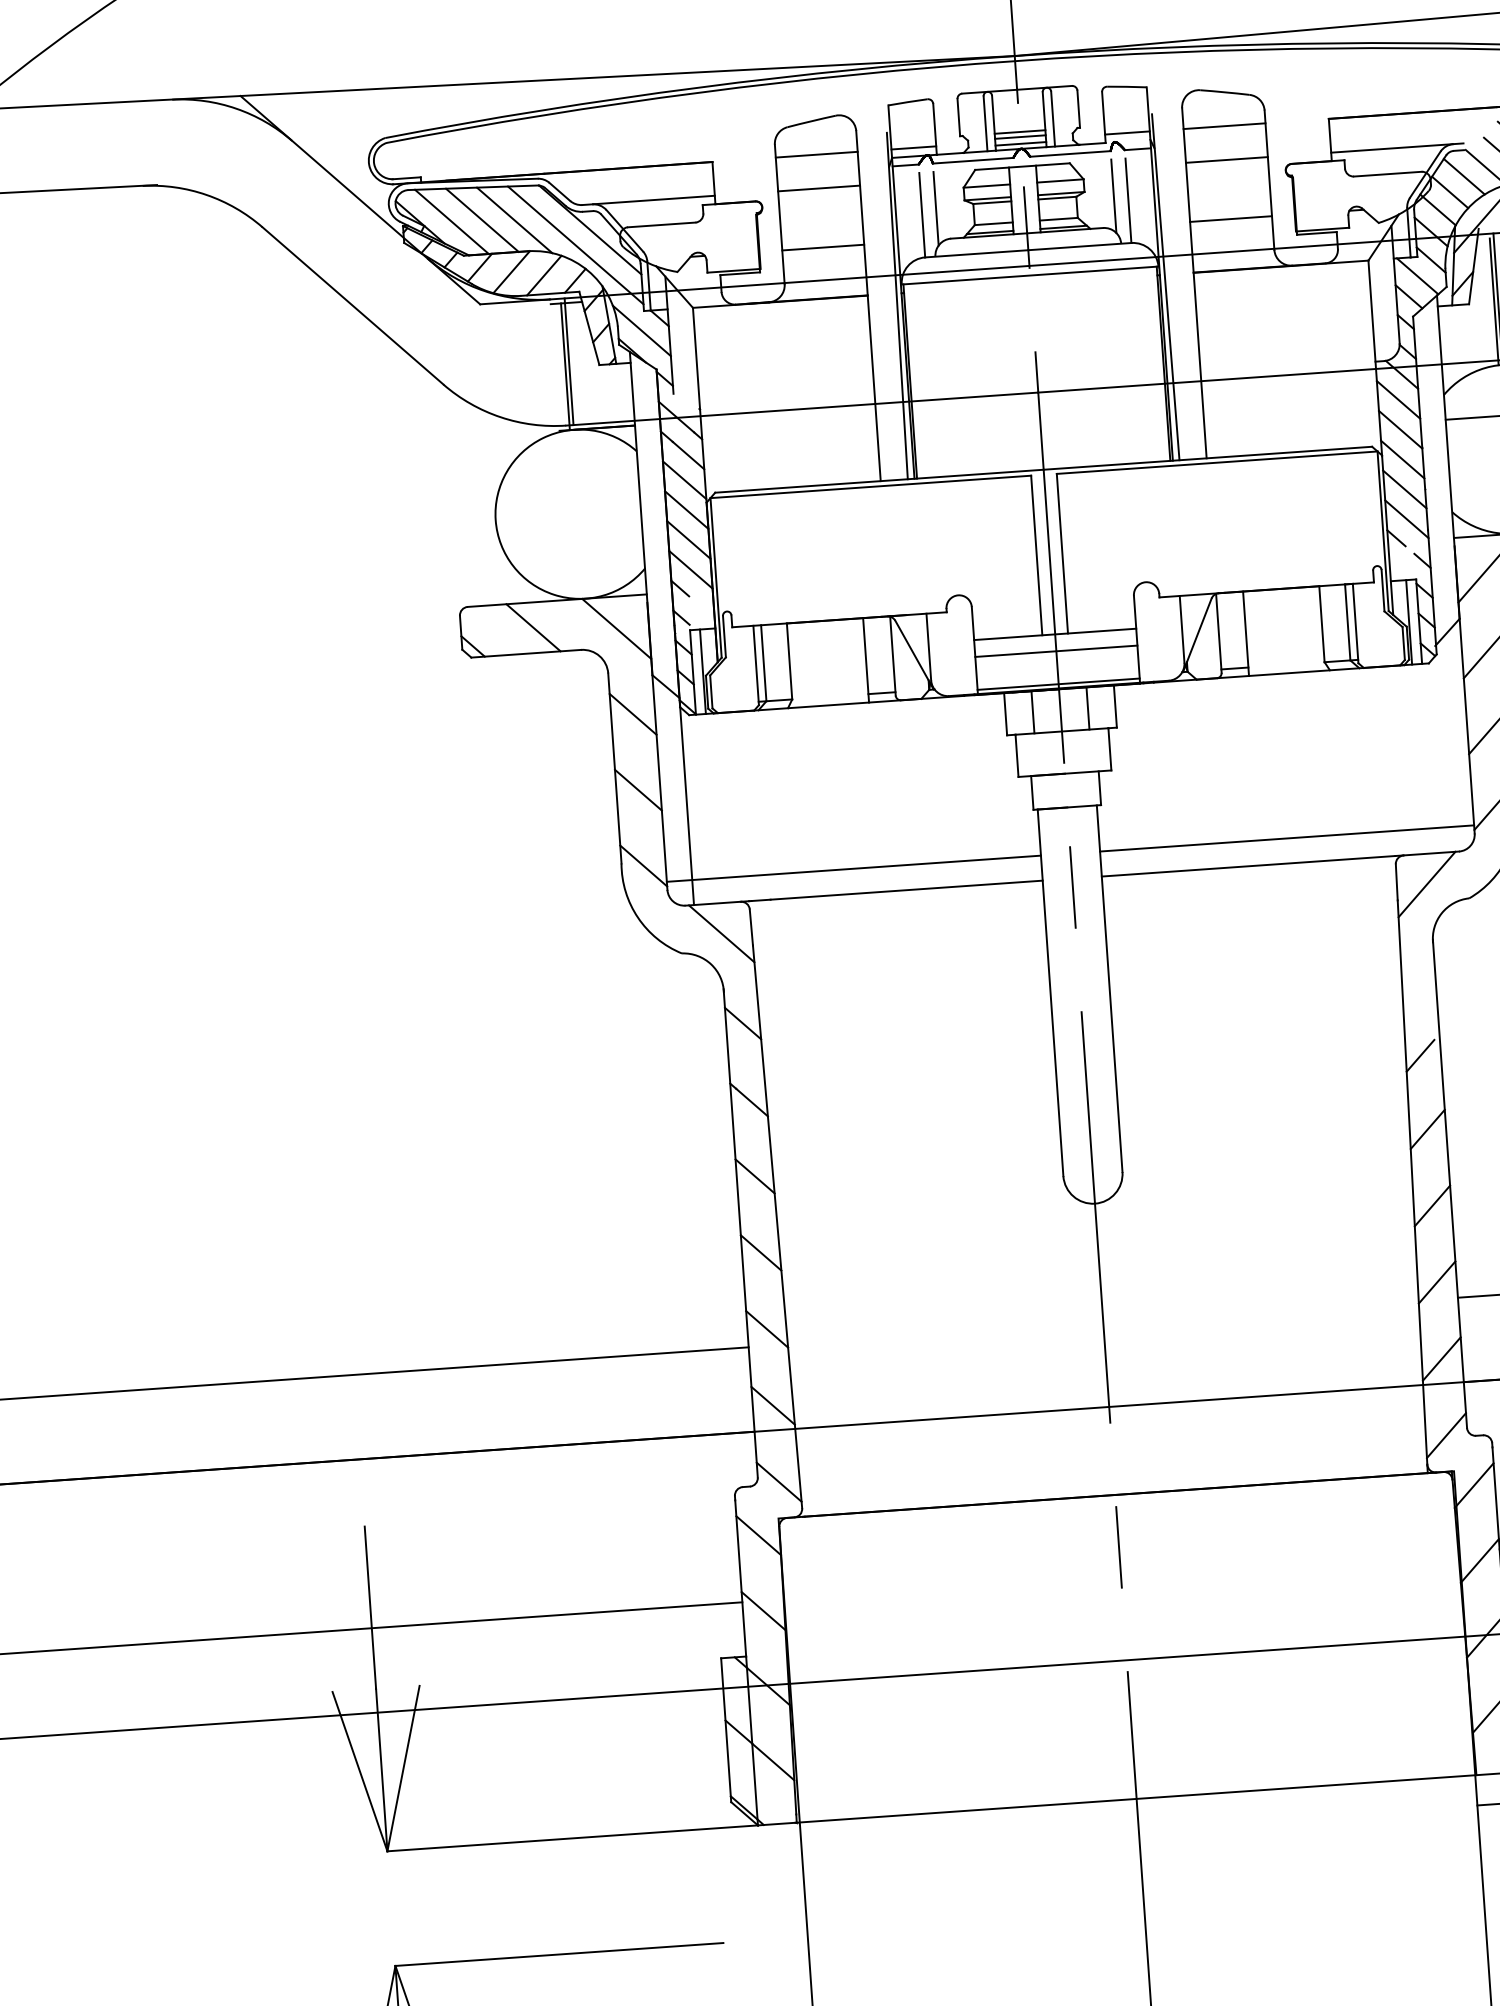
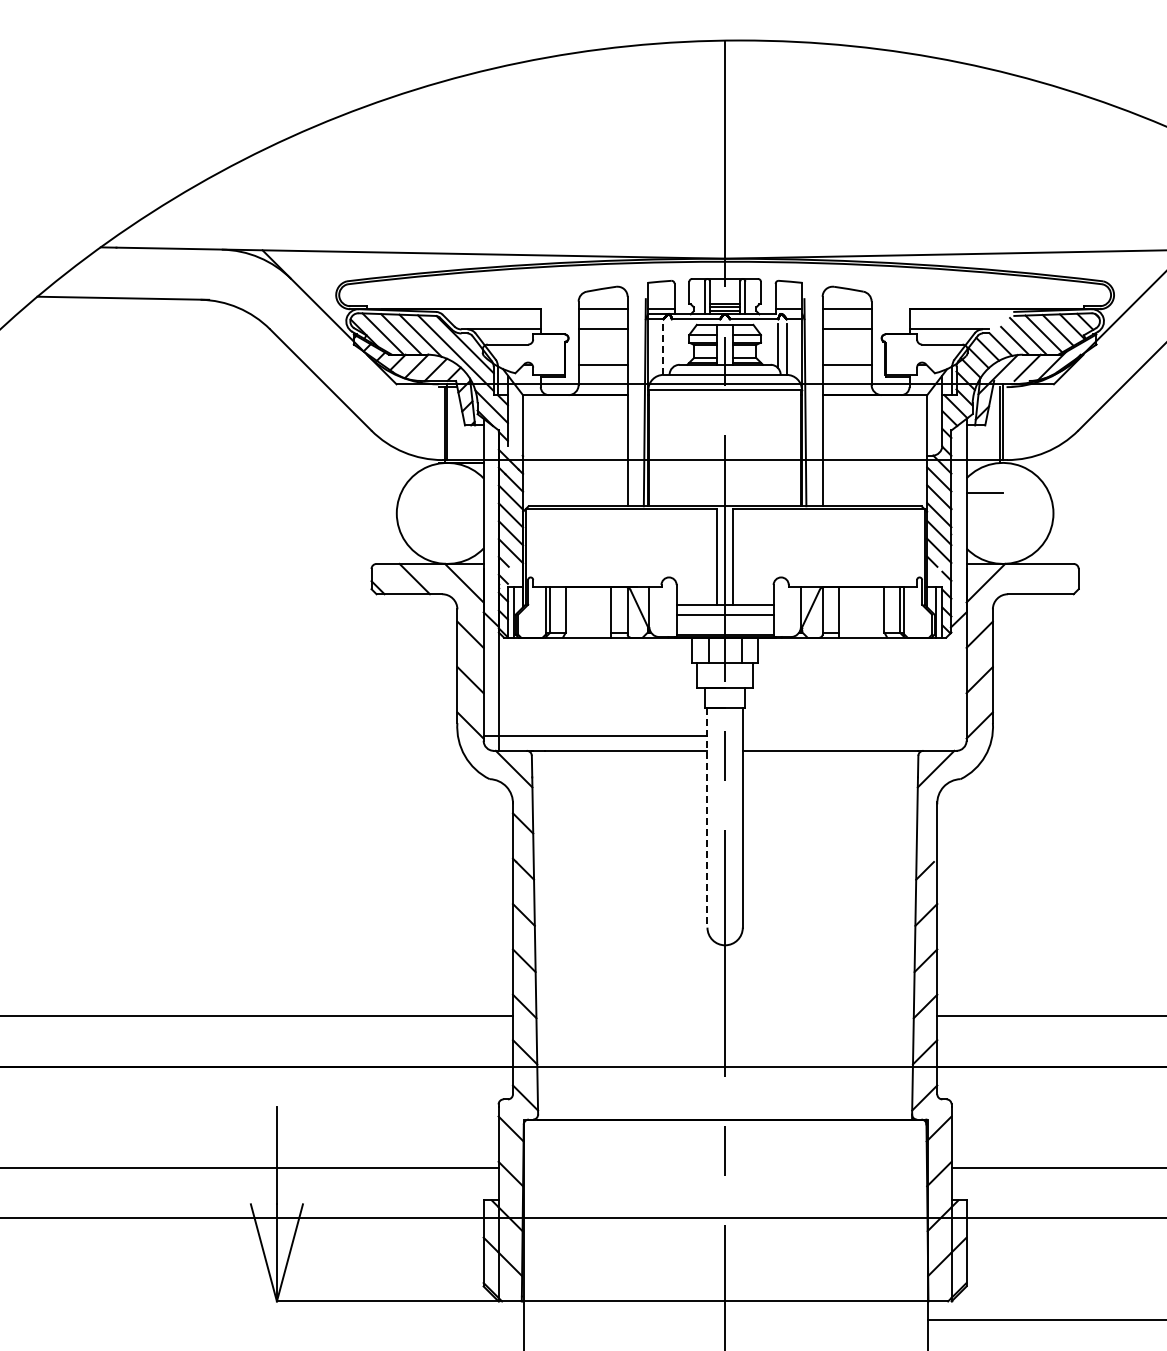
line: (935, 208) -> (671, 346), removed
line: (922, 214) -> (663, 349), solid -> dashed
line: (1286, 837) -> (854, 735), removed
line: (1050, 992) -> (707, 817), solid -> dashed

